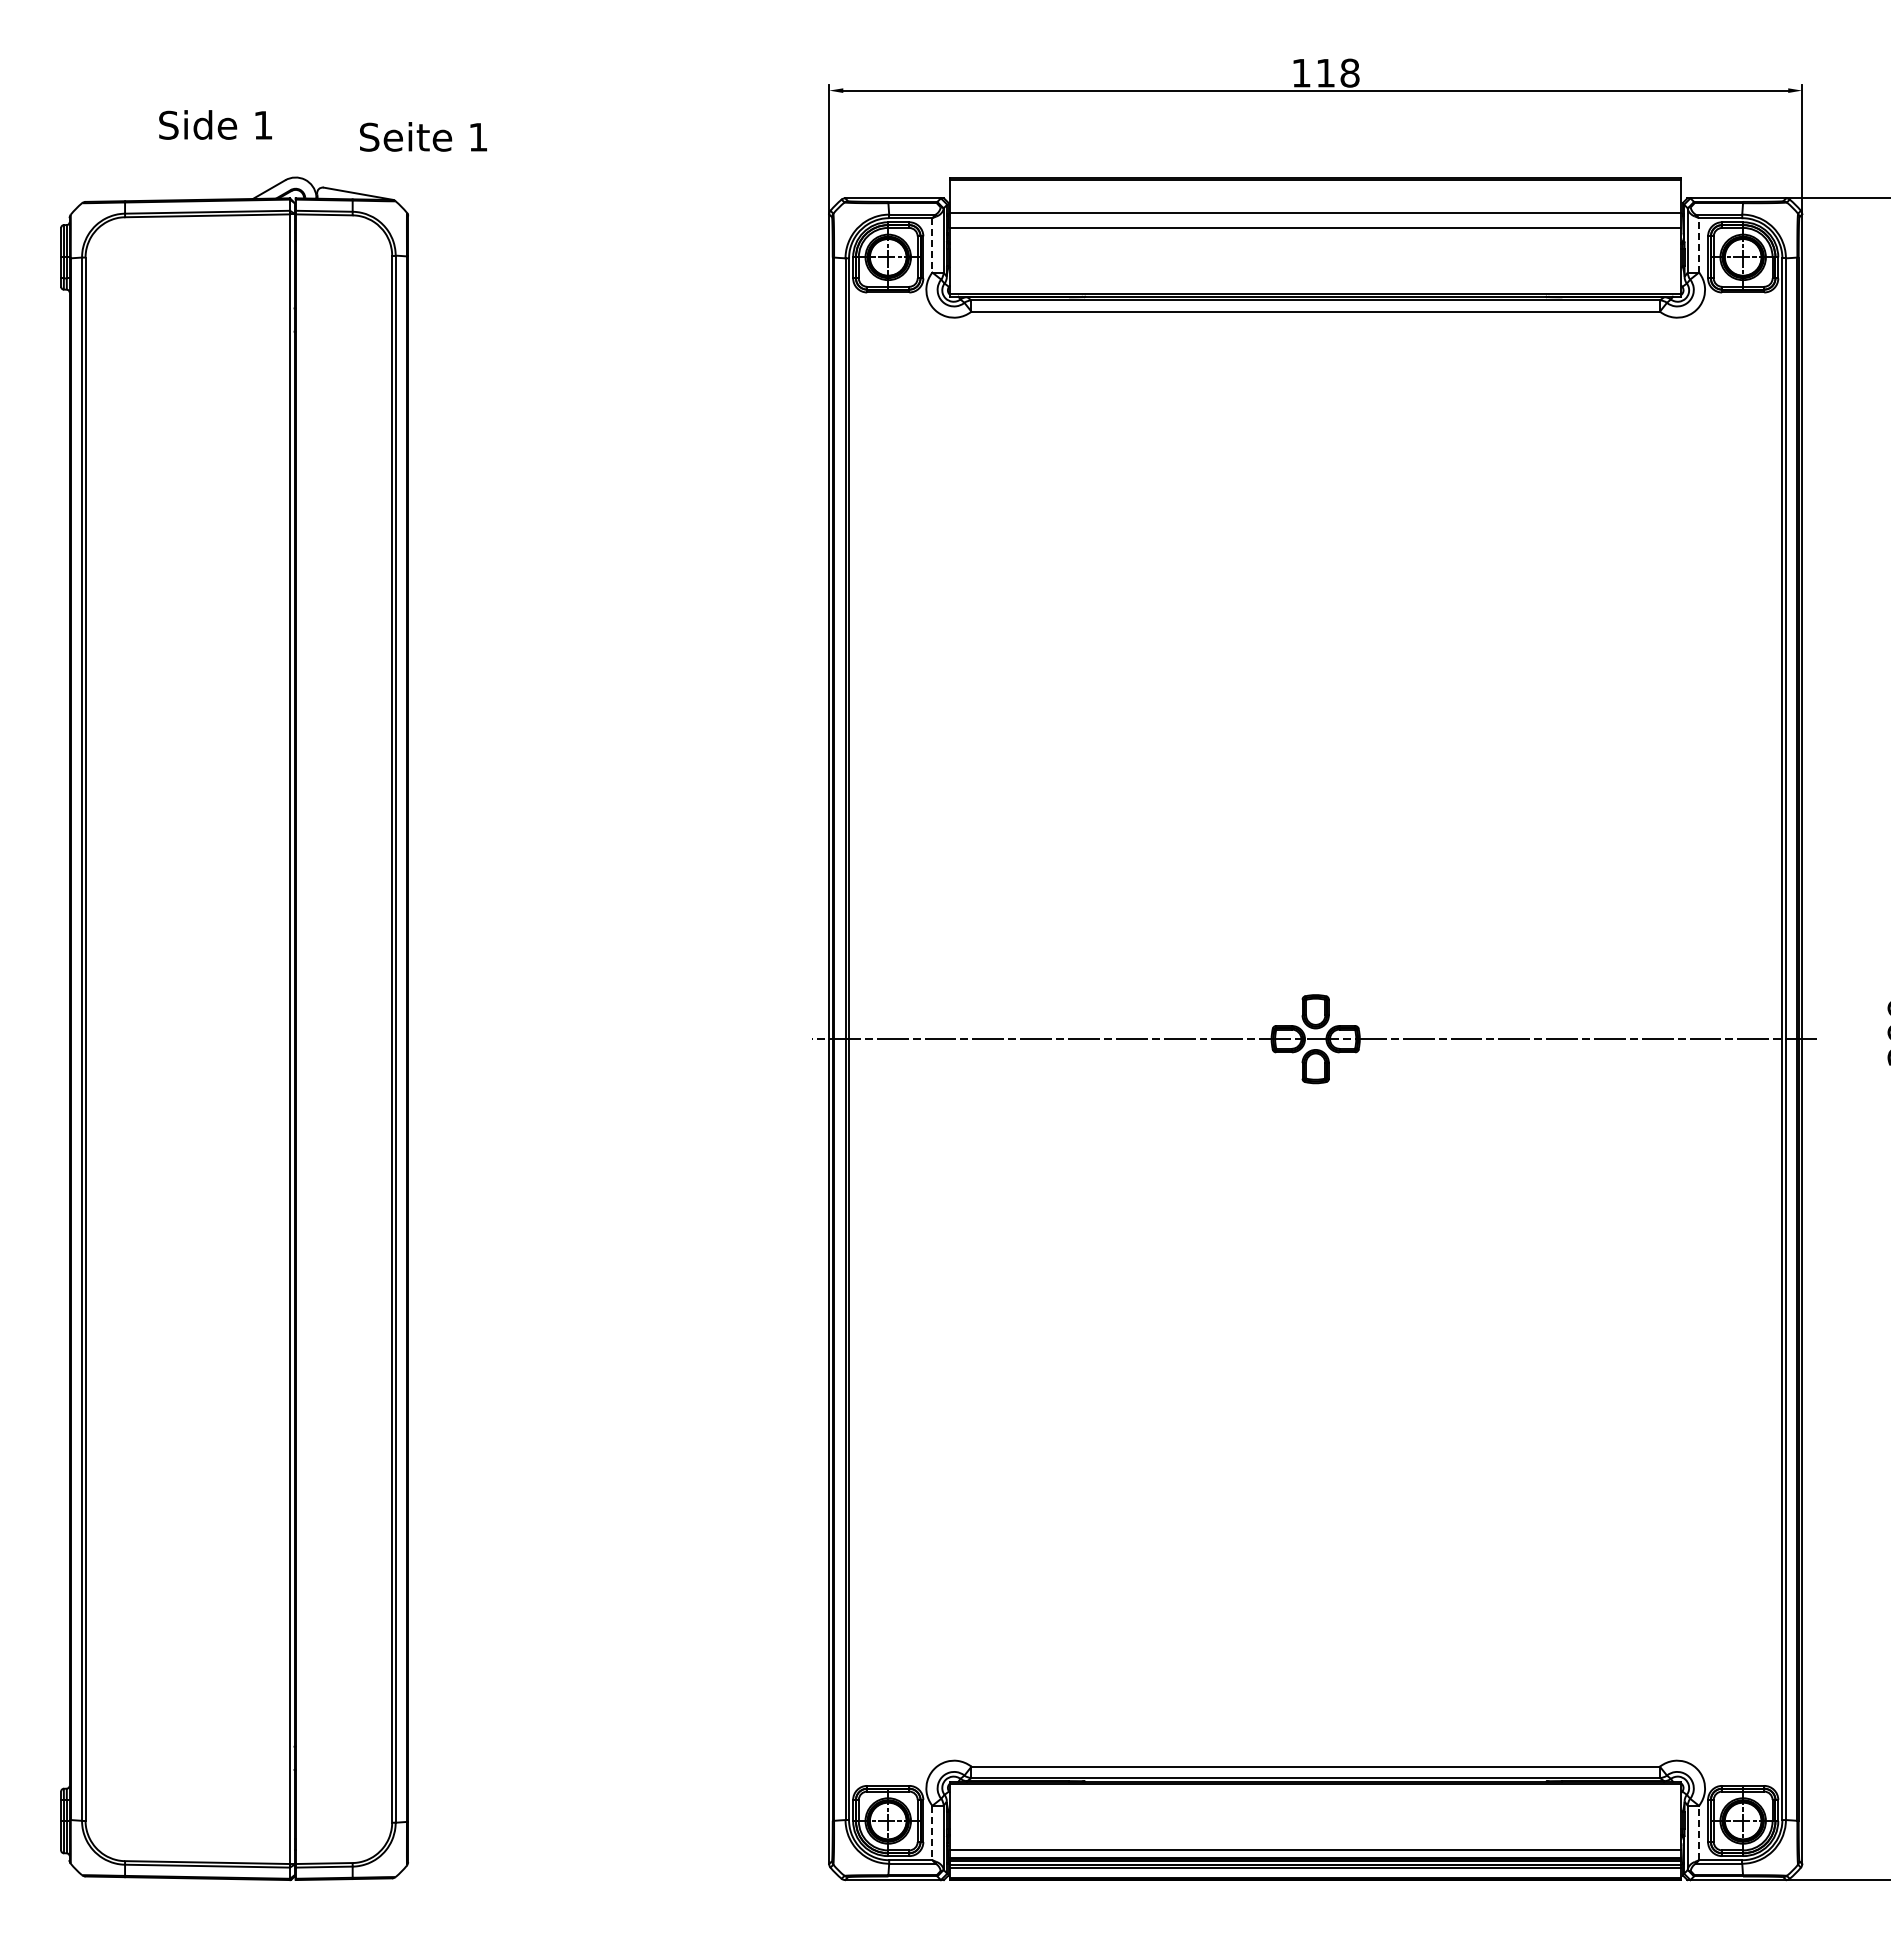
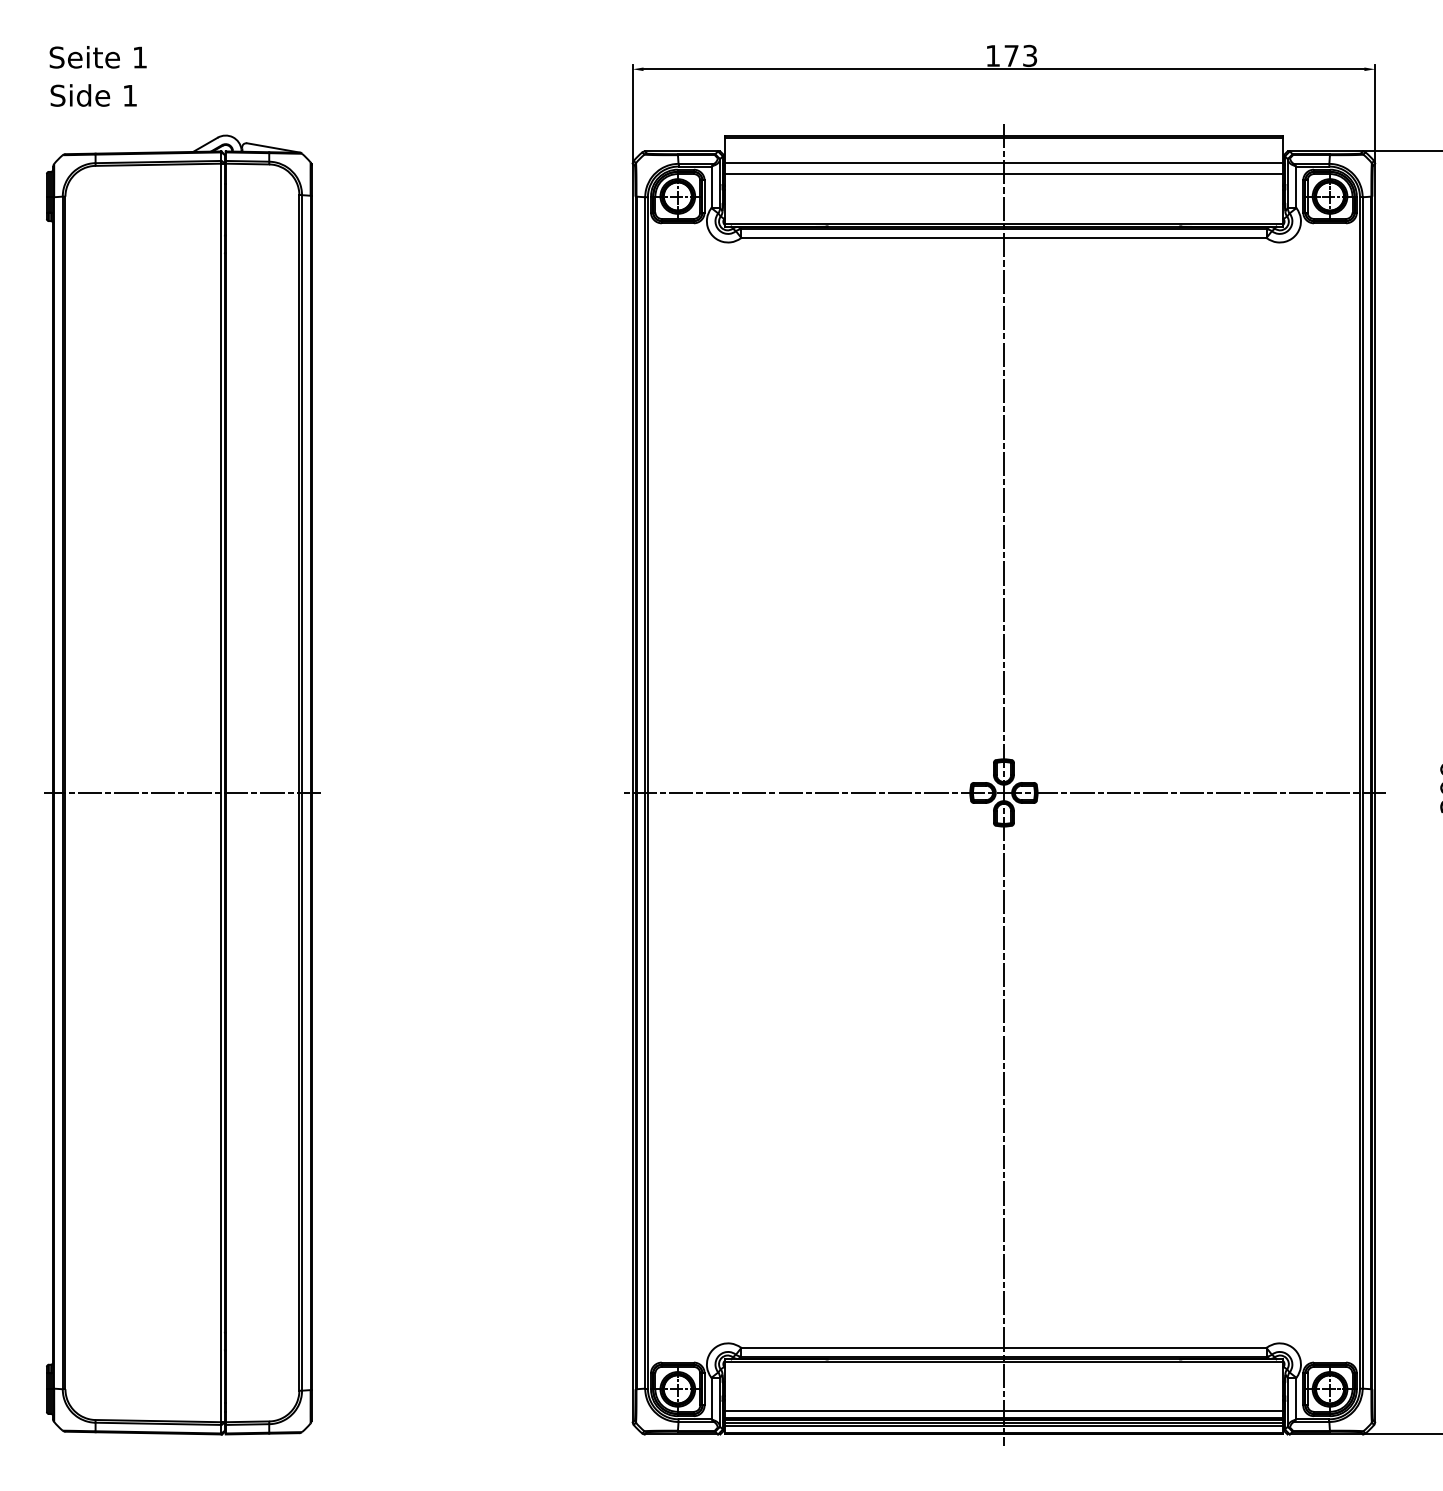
text: (1337, 72) -> (1020, 55), 118 -> 173
text: (215, 124) -> (93, 95), moved
text: (423, 136) -> (98, 56), moved
line: (1699, 244) -> (1296, 186), dashed -> solid
line: (932, 245) -> (711, 187), dashed -> solid
line: (1315, 1028) -> (1003, 784), added
line: (238, 1039) -> (182, 793), added
line: (1699, 1832) -> (1296, 1398), dashed -> solid
line: (932, 1833) -> (711, 1398), dashed -> solid

